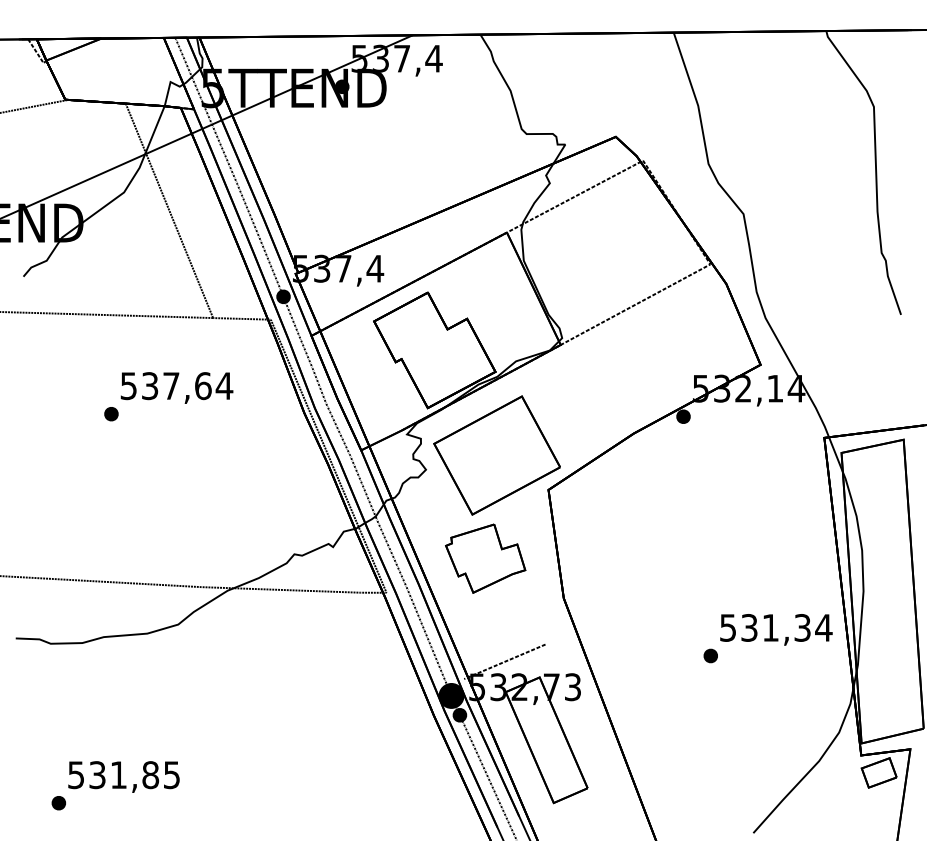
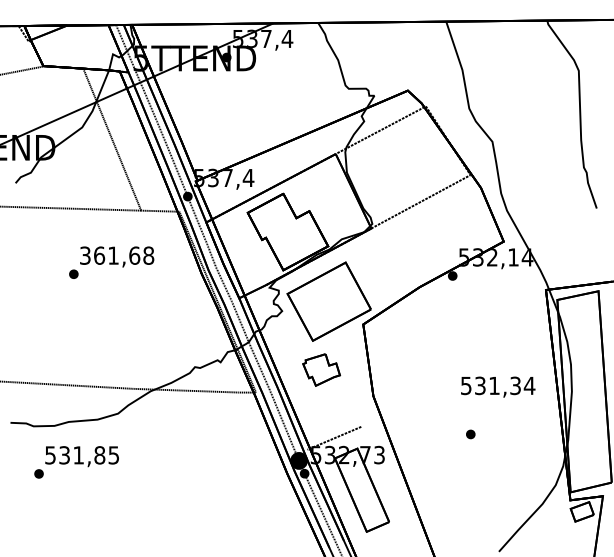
text: (177, 385) -> (117, 255), 537,64 -> 361,68
part: (485, 557) -> (321, 369), size x0.7
text: (776, 628) -> (498, 386), moved
text: (115, 785) -> (76, 462), moved

